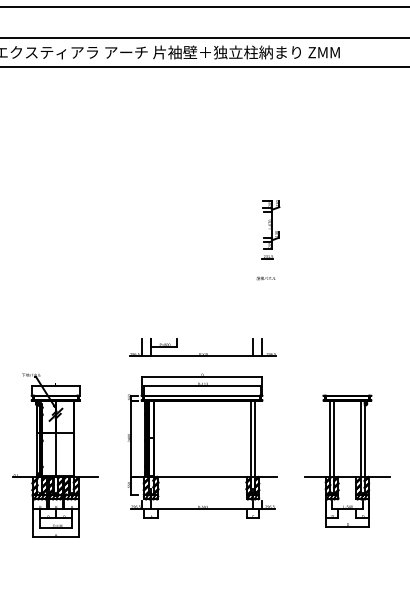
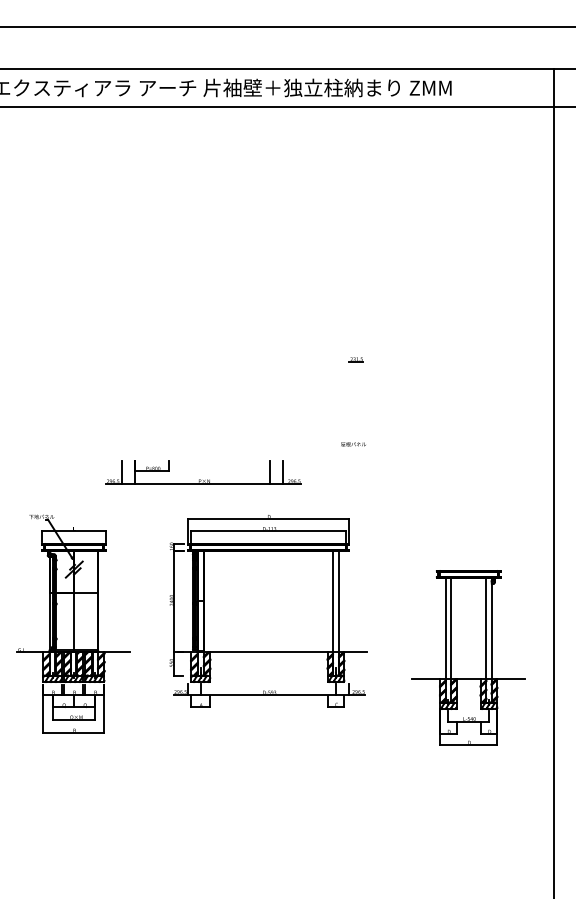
part: (271, 224) -> (360, 316), removed
text: (266, 278) -> (353, 444), moved
part: (204, 353) -> (205, 479), moved
part: (347, 460) -> (468, 657), moved

